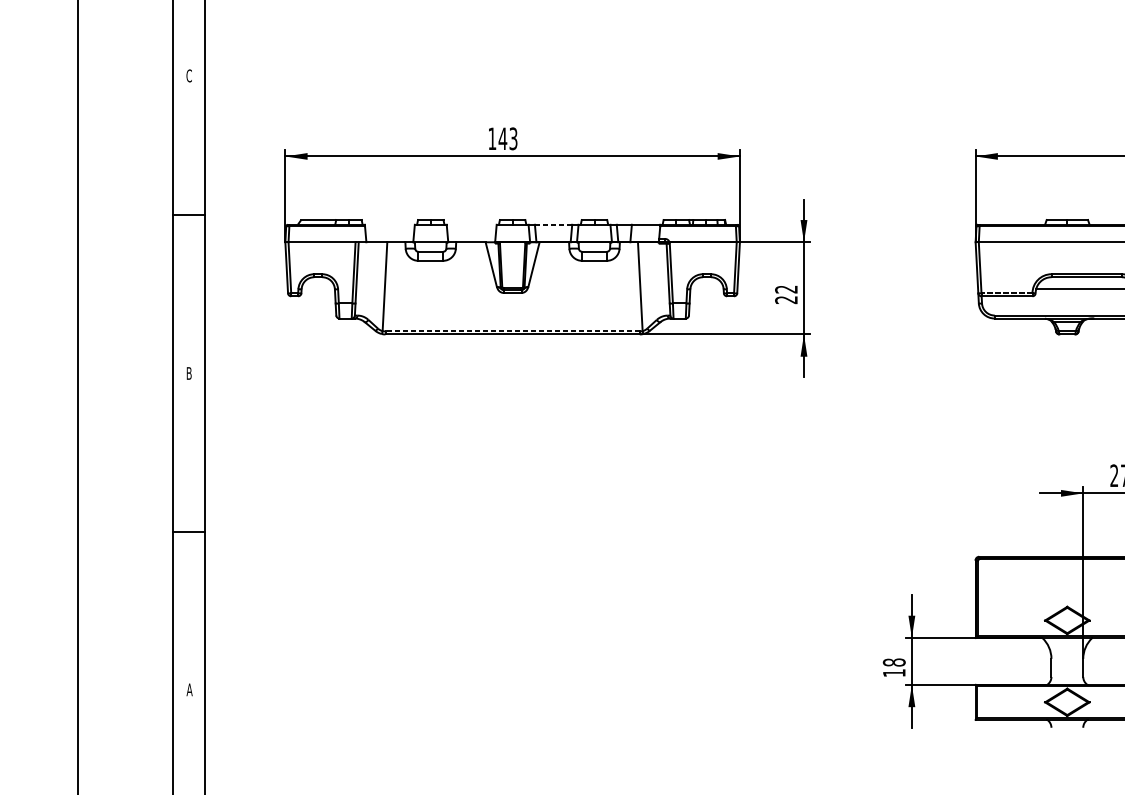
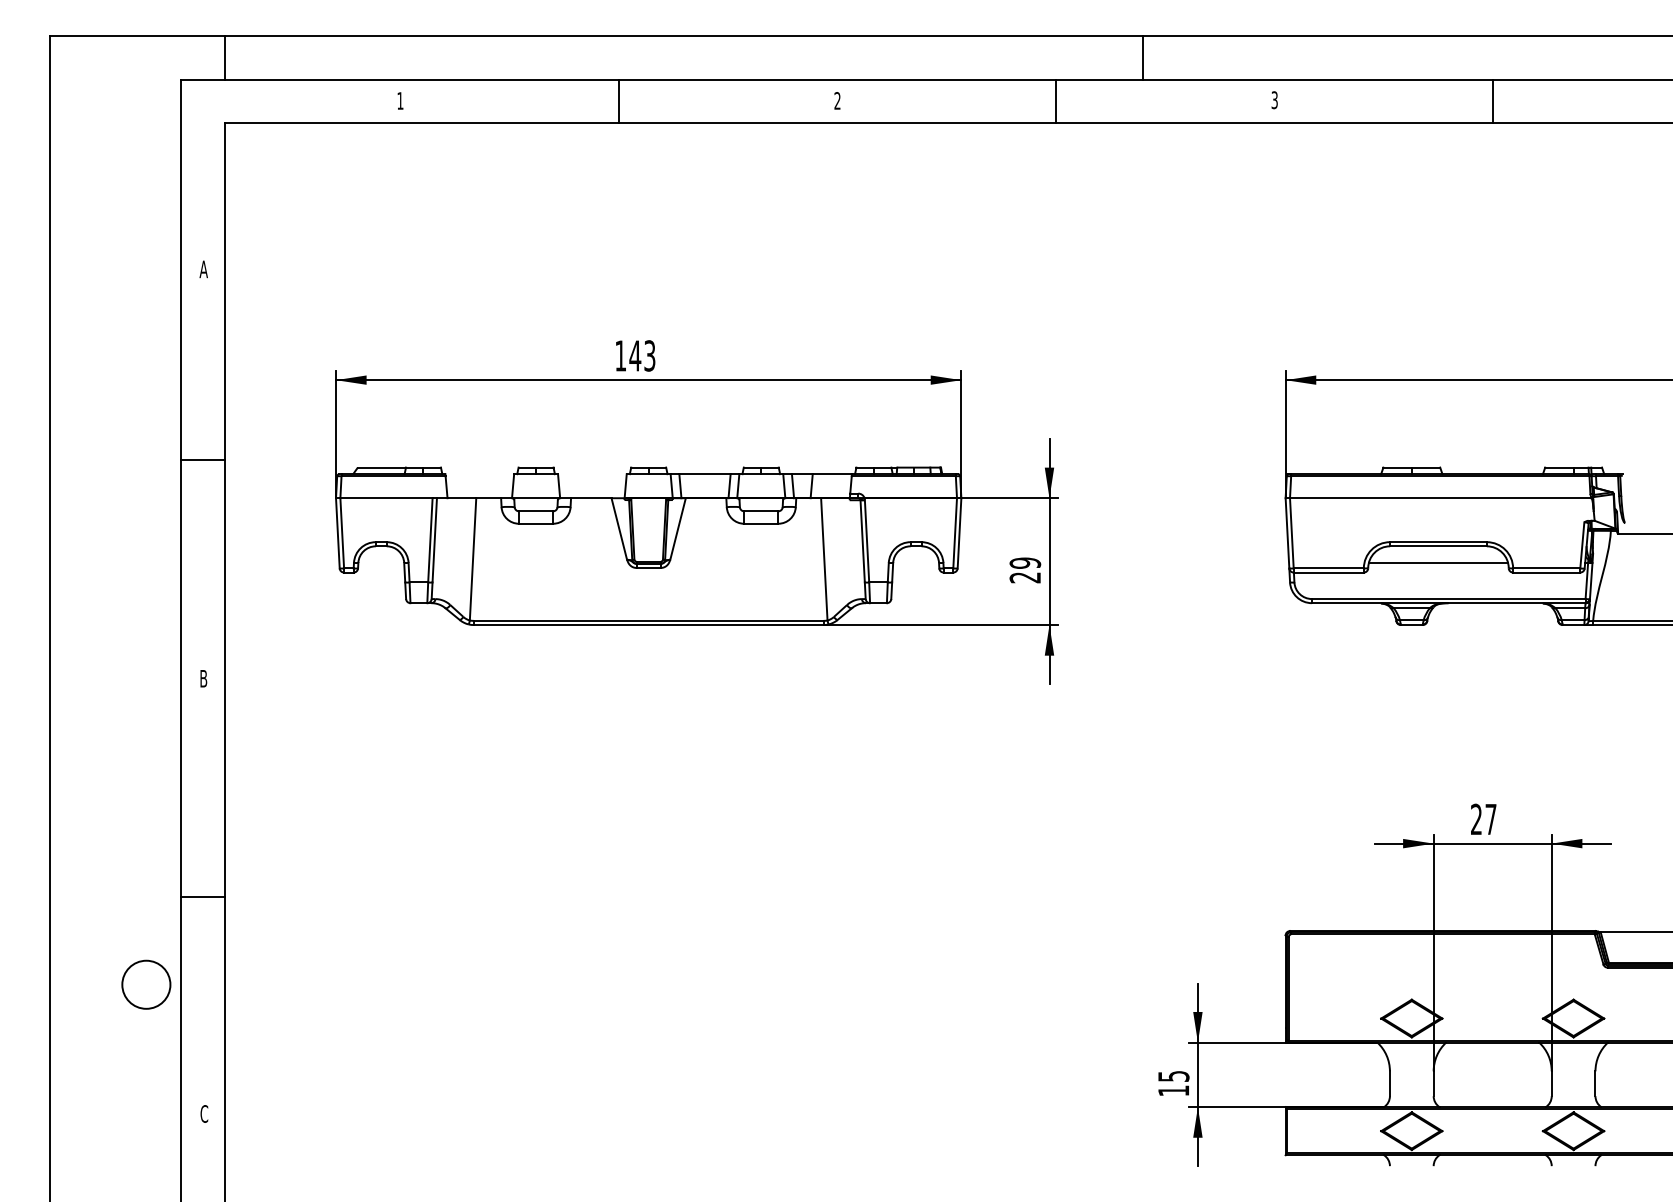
text: (189, 76) -> (203, 269), C -> A
line: (553, 225) -> (705, 474), dashed -> solid
text: (786, 288) -> (1025, 562), 22 -> 29
line: (1006, 293) -> (1328, 568), dashed -> solid
line: (512, 331) -> (648, 620), dashed -> solid
circle: (147, 595) -> (146, 984), added
text: (894, 662) -> (1173, 1076), 18 -> 15
text: (189, 689) -> (204, 1113), A -> C

